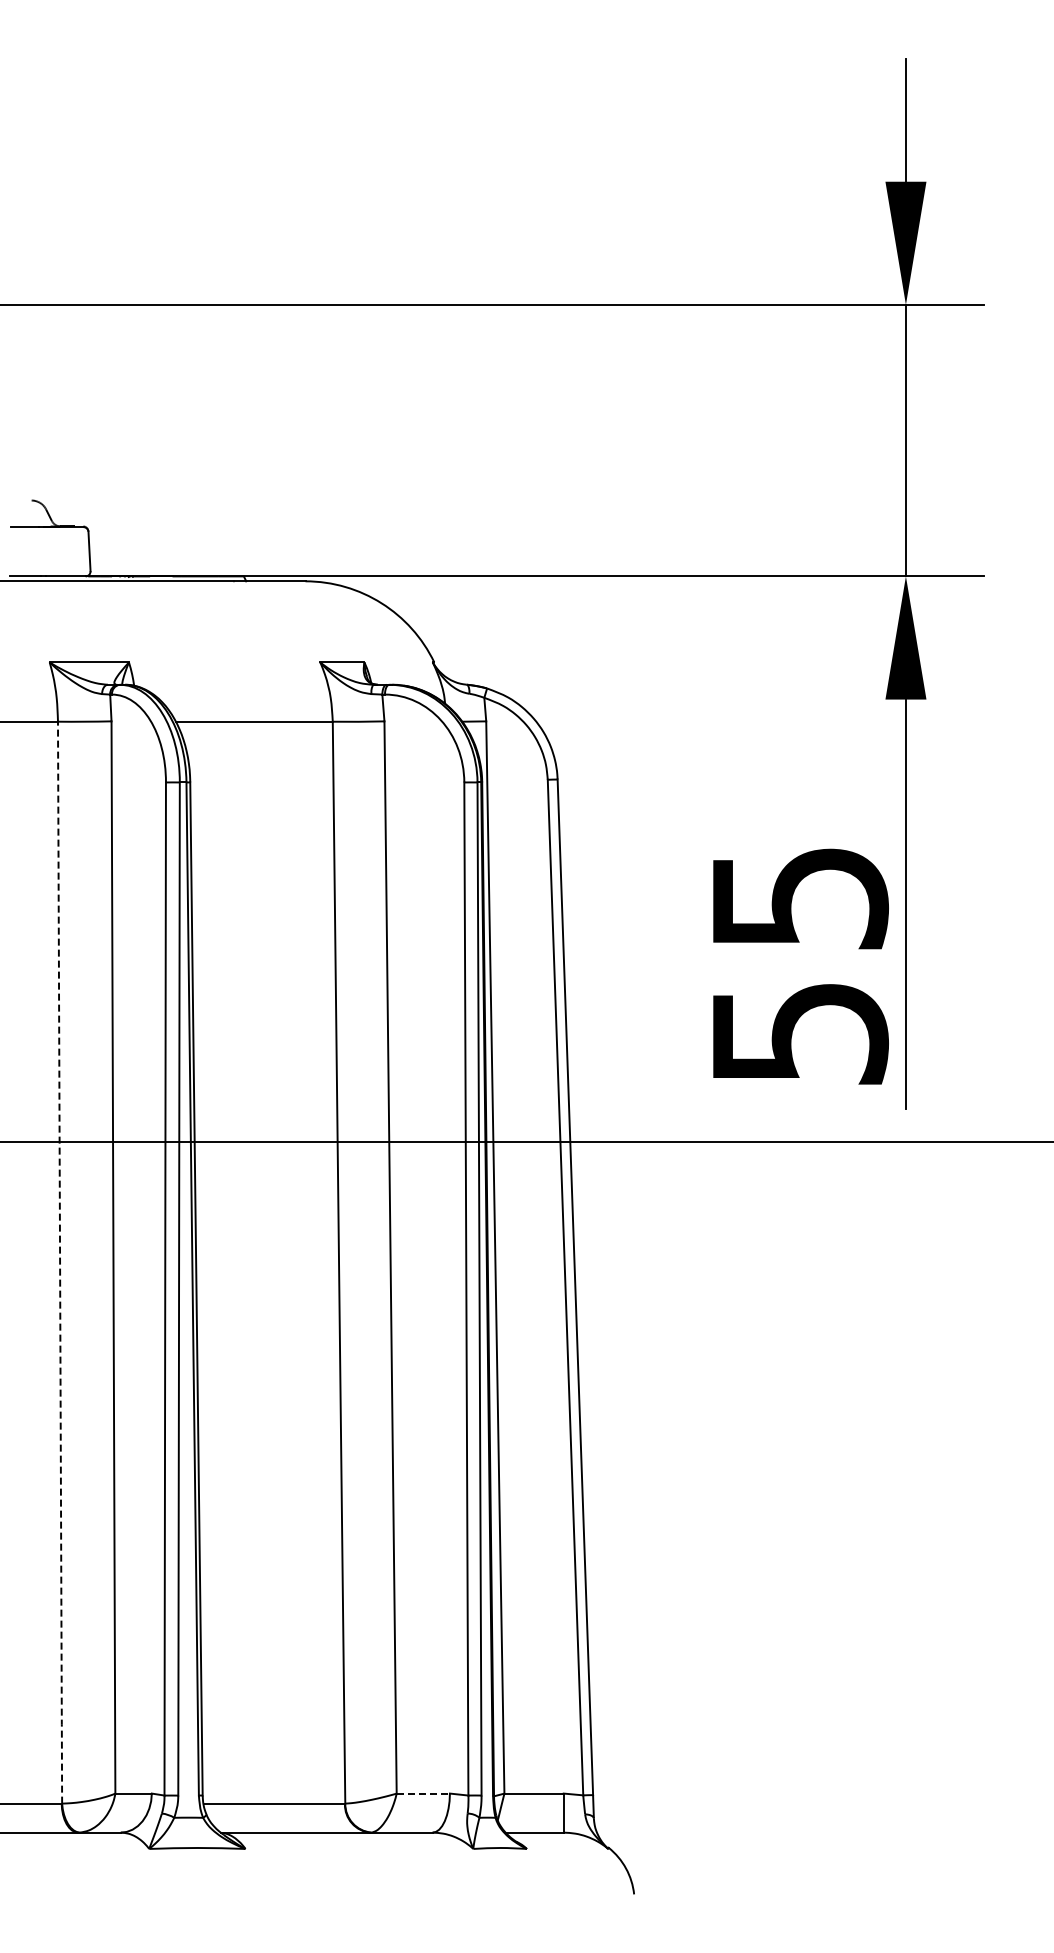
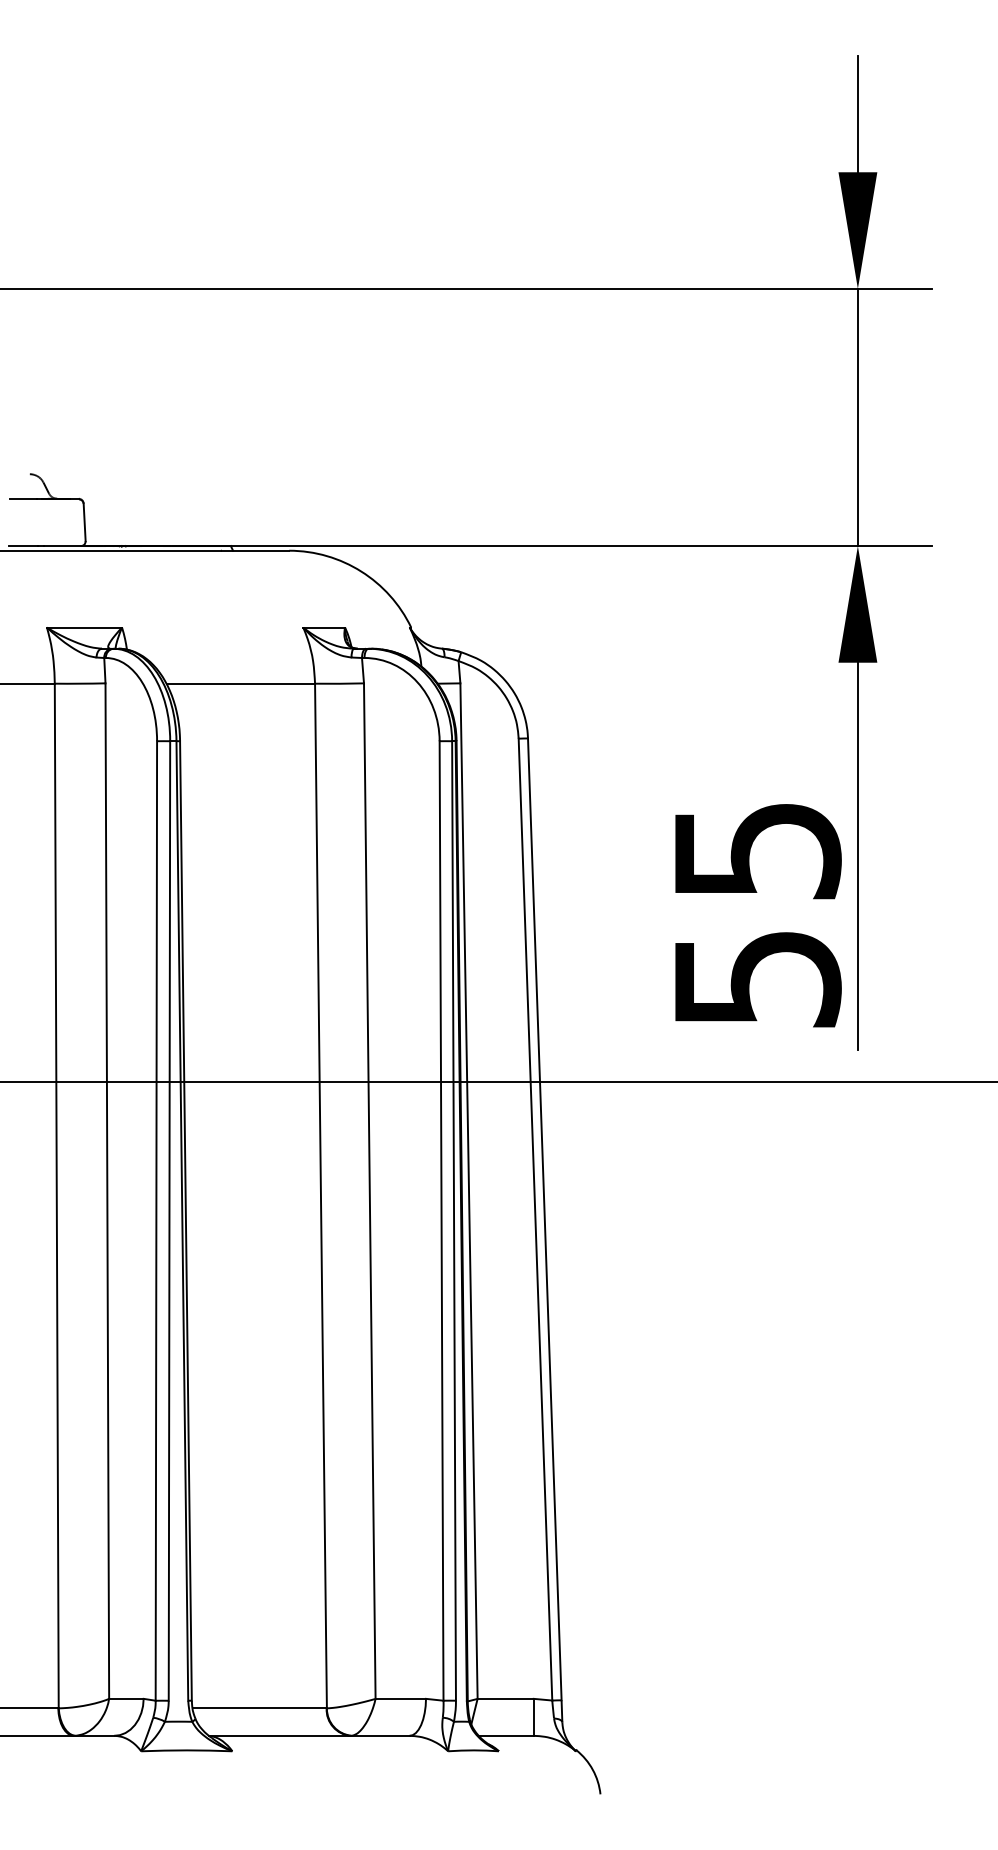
line: (60, 1263) -> (57, 1196), dashed -> solid
line: (423, 1793) -> (400, 1698), dashed -> solid

